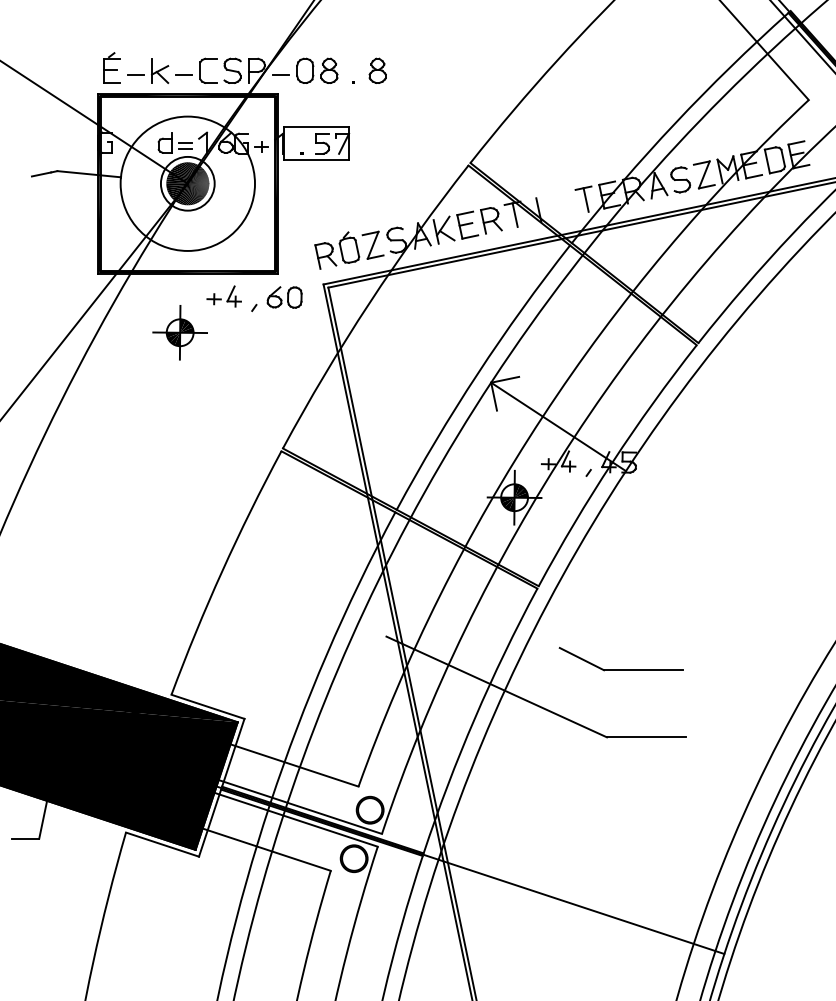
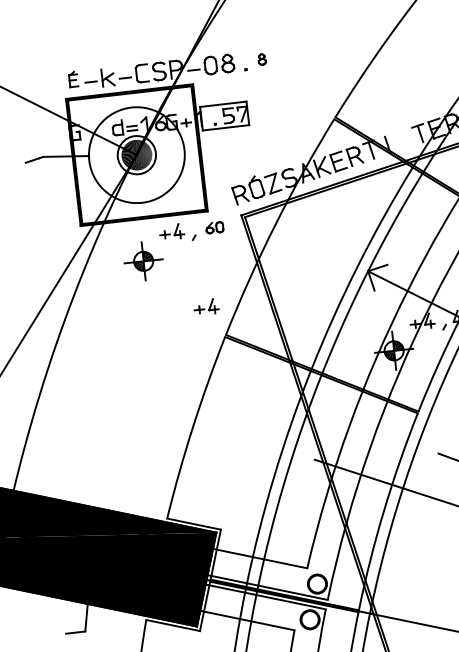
part: (111, 67) -> (73, 79), size x0.7
part: (377, 70) -> (262, 59), size x0.6
part: (284, 297) -> (214, 227), size x0.7
part: (259, 406) -> (205, 307), added

